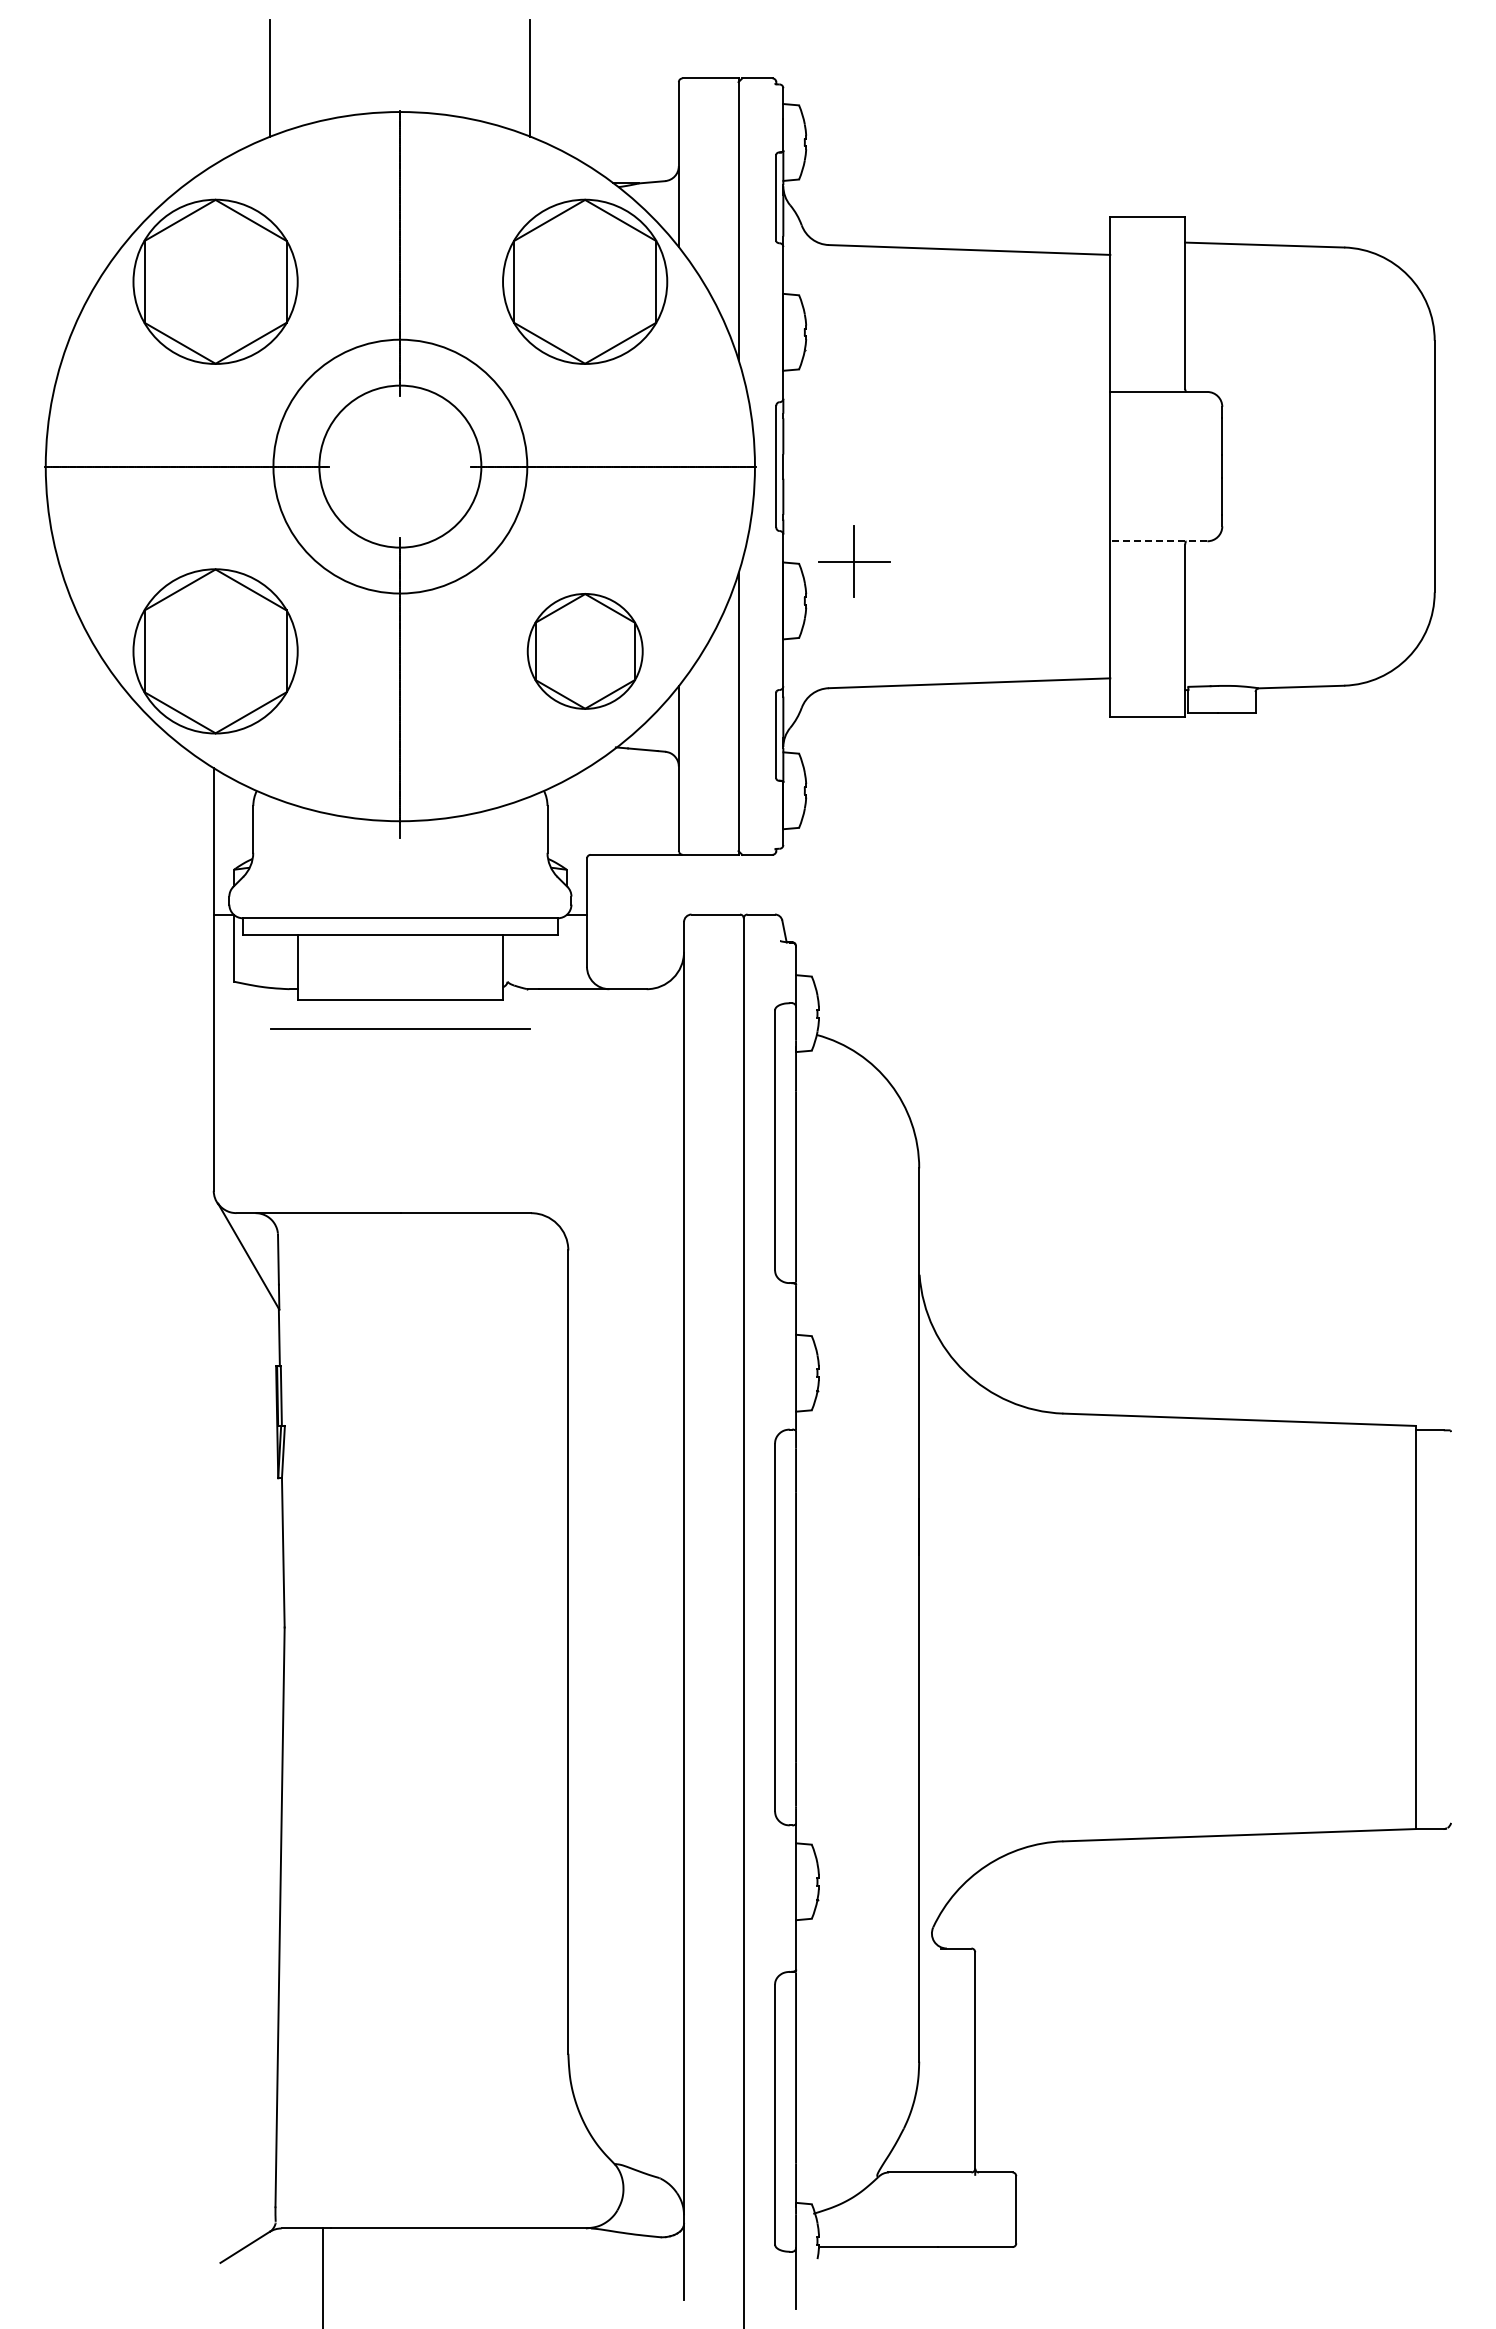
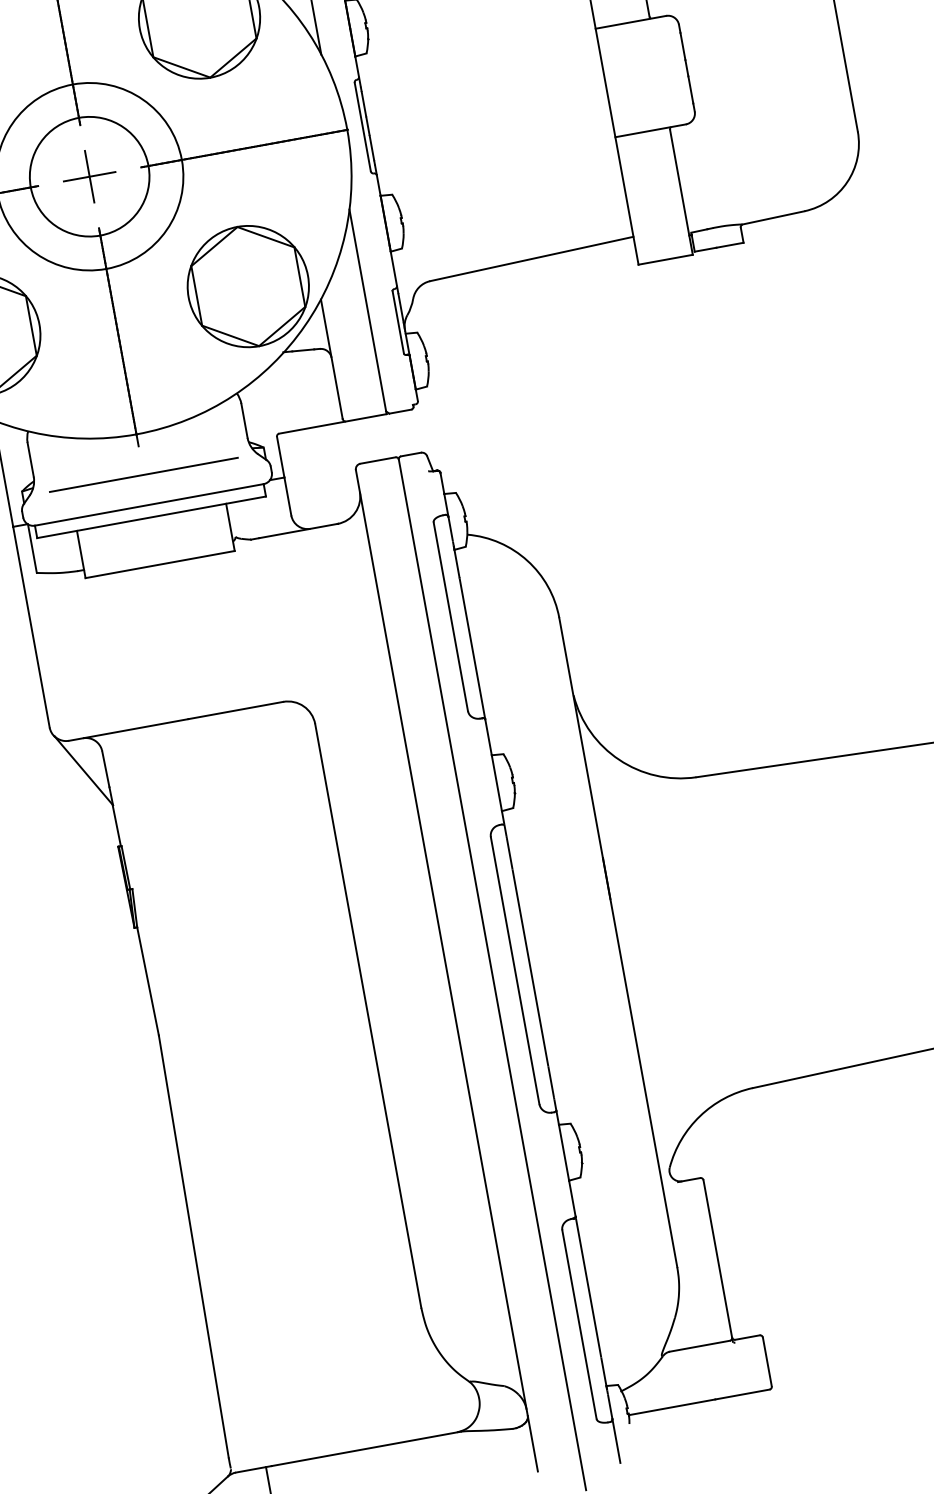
line: (1158, 541) -> (650, 131), dashed -> solid
part: (854, 561) -> (89, 176), moved
part: (585, 651) -> (248, 286), size x1.43
line: (400, 1028) -> (143, 474), moved

